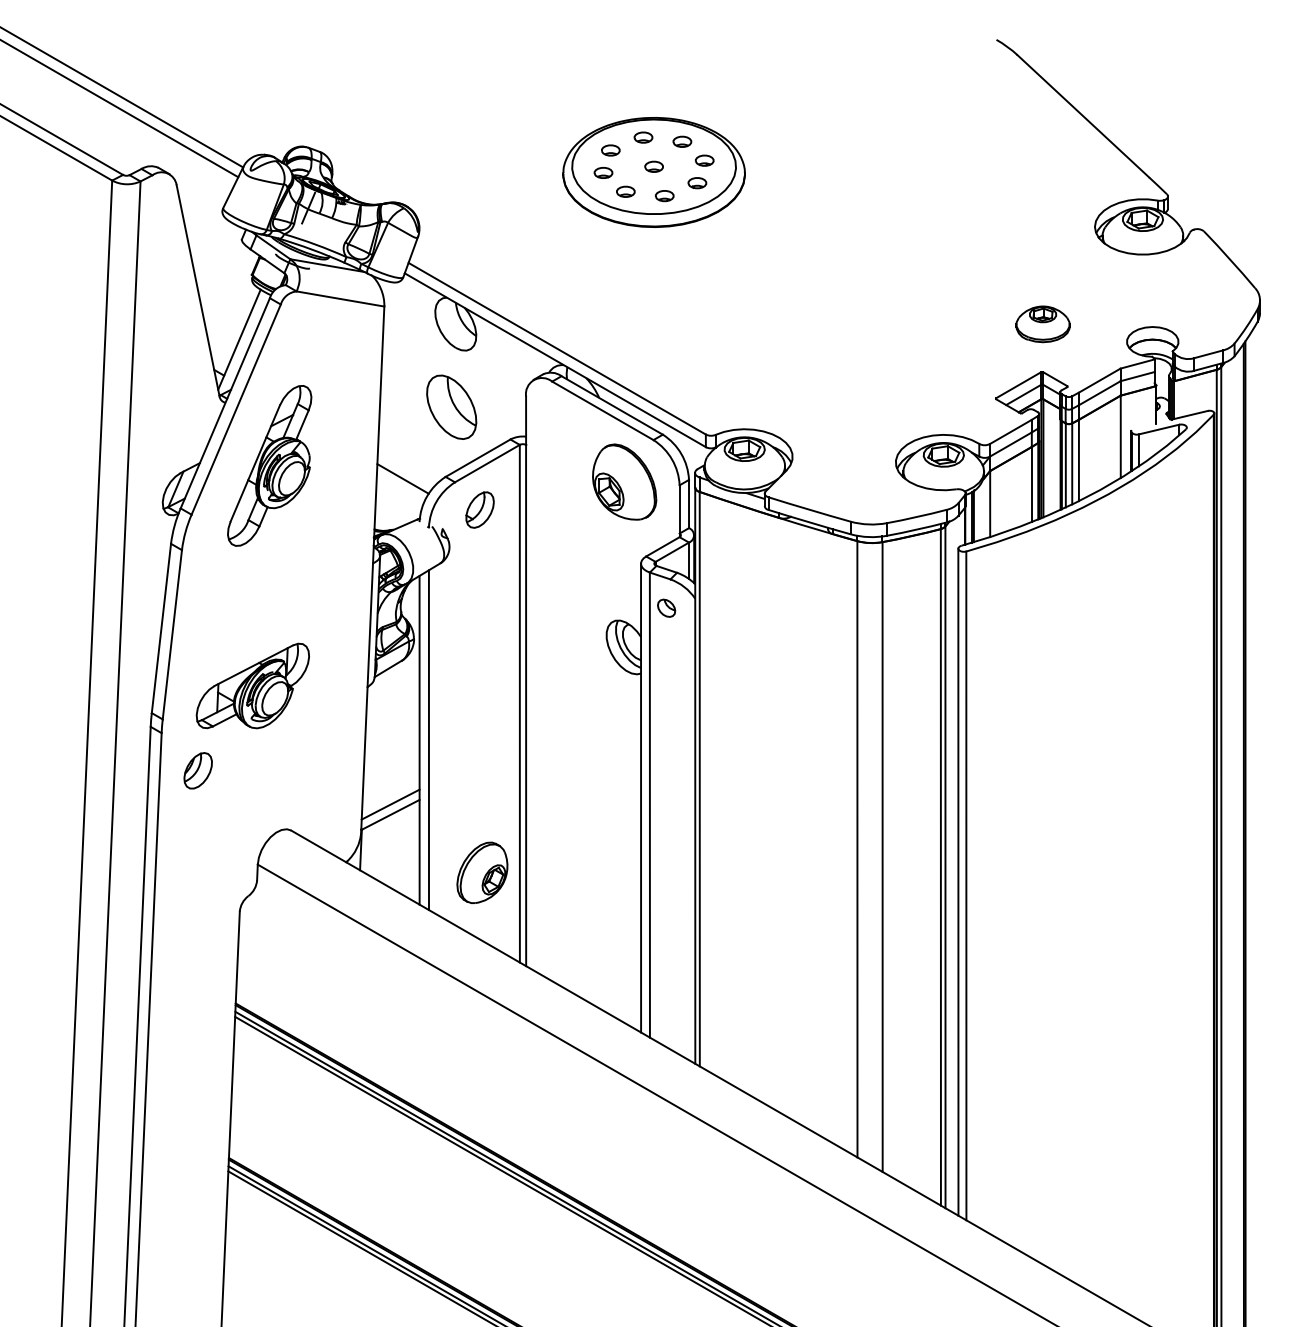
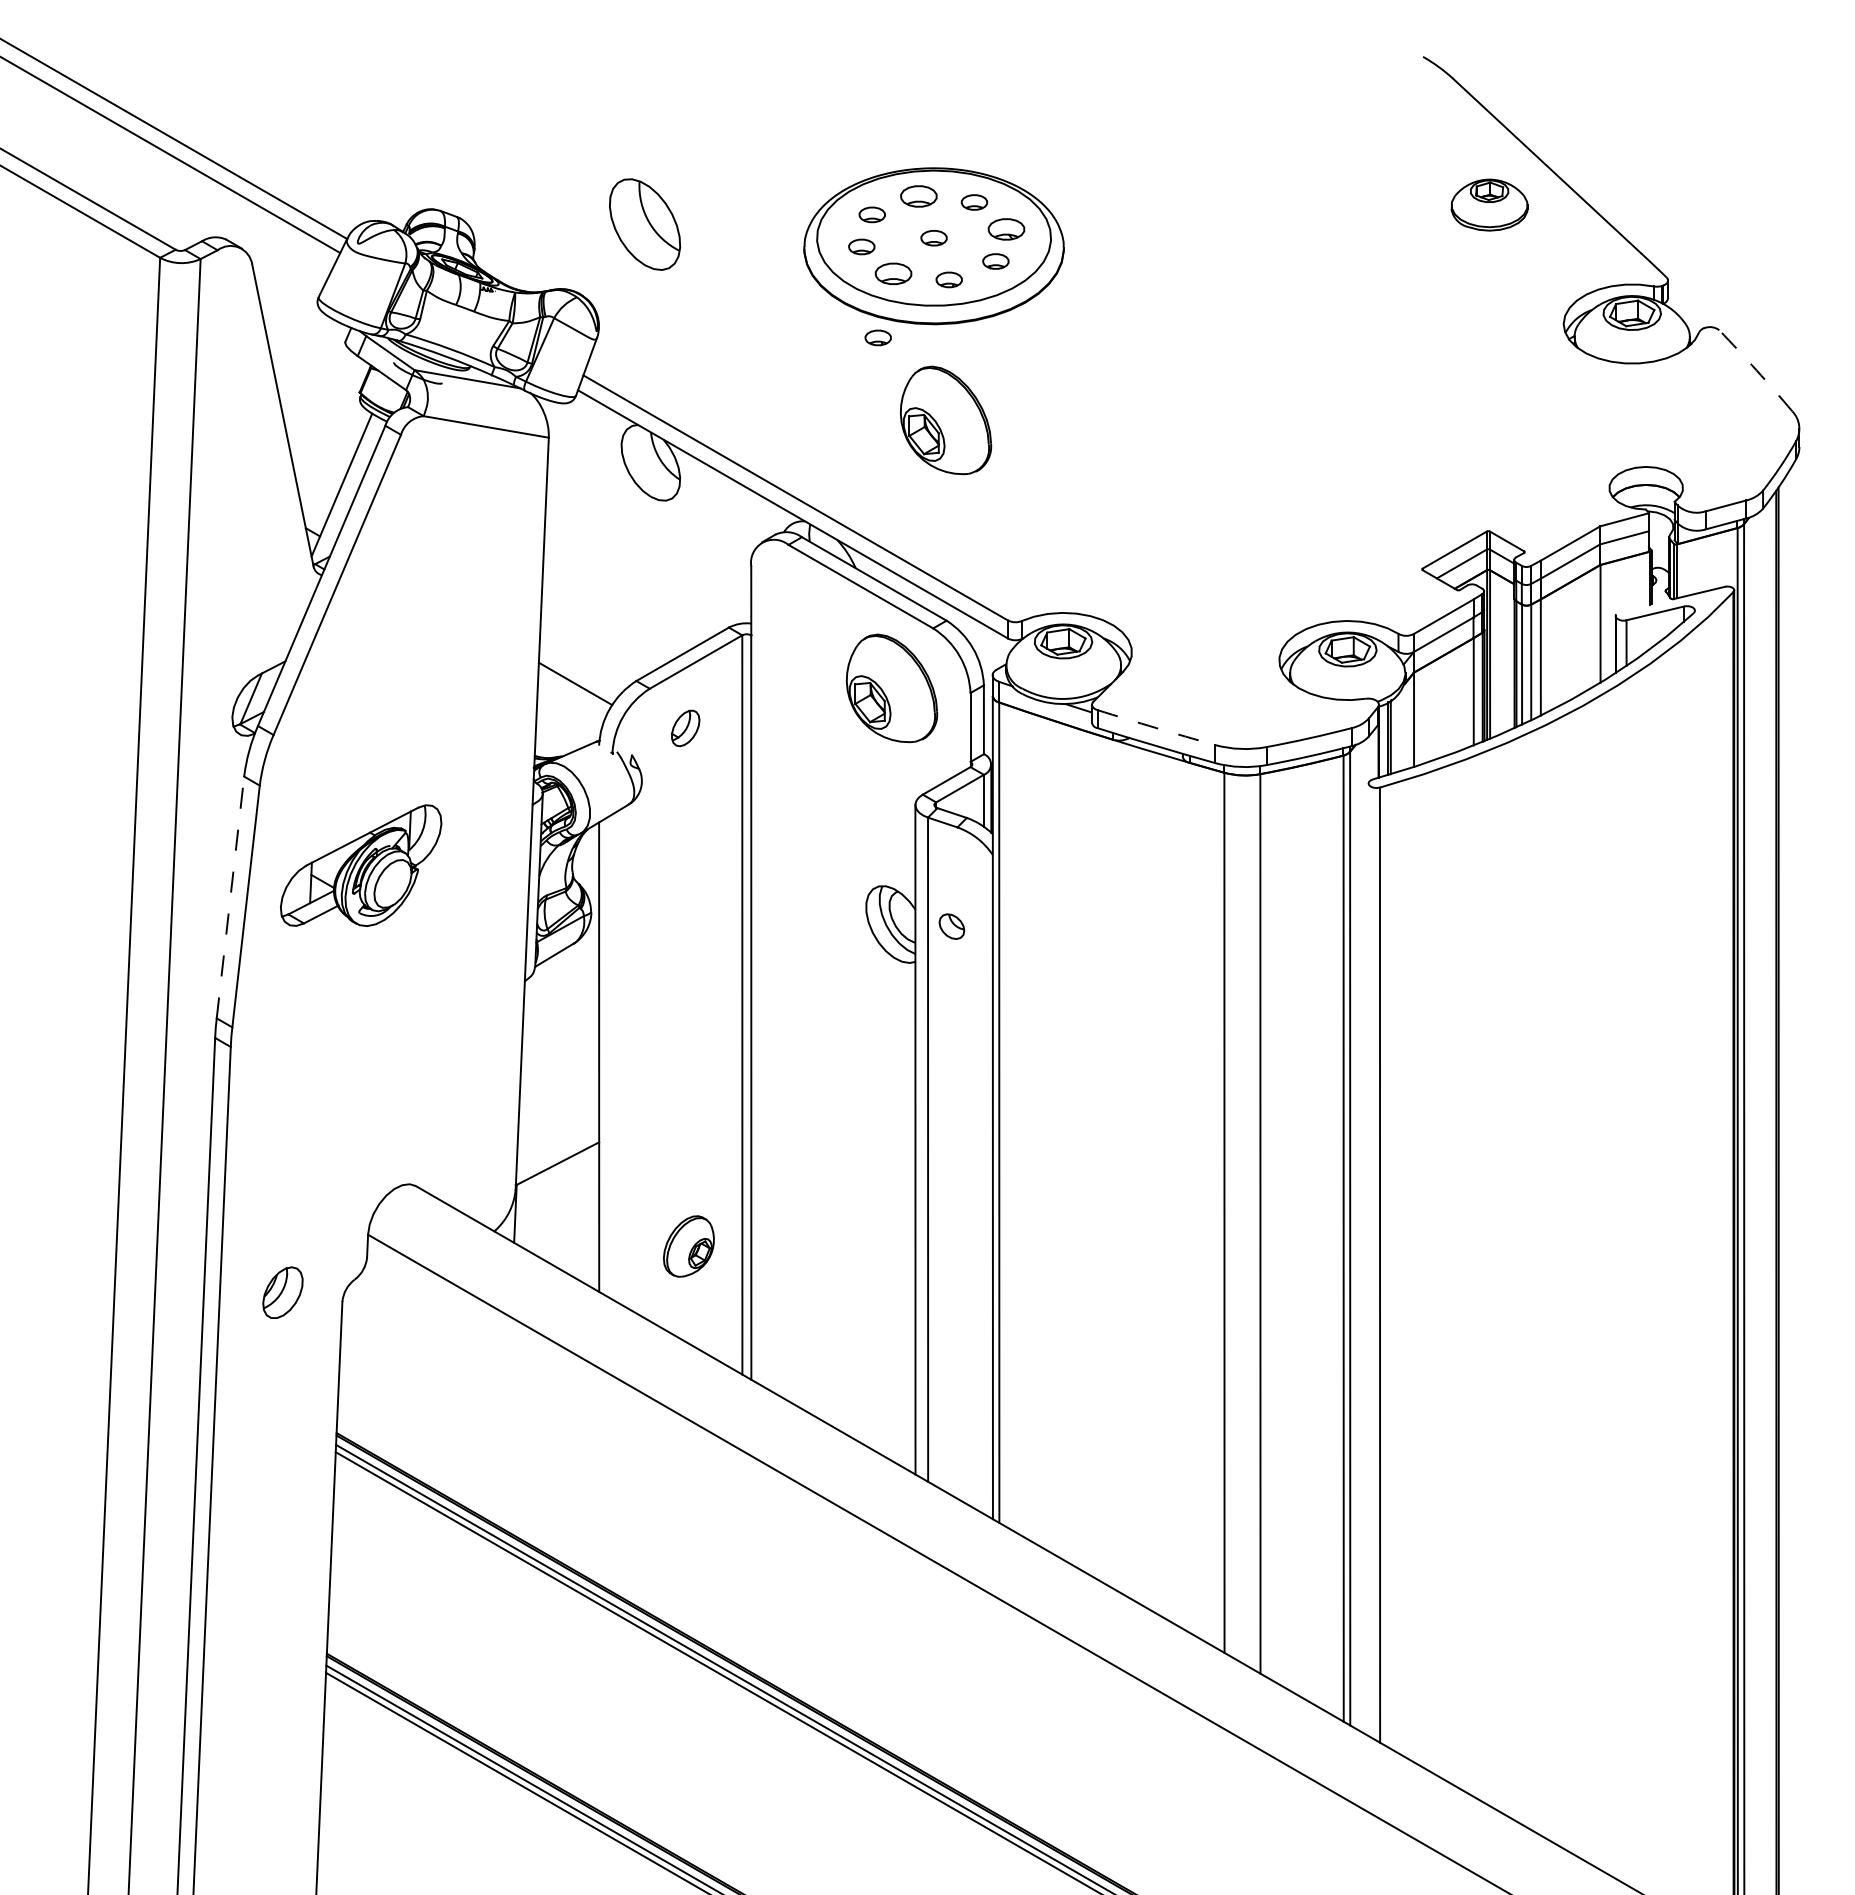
part: (643, 137) -> (918, 196), size x1.4
part: (704, 160) -> (1005, 229), size x1.4
part: (625, 191) -> (893, 273), size x1.4
line: (308, 208) -> (440, 297), removed
part: (614, 236) -> (877, 337), added
arc: (1229, 259) -> (1756, 370), solid -> dashed
part: (662, 294) -> (945, 420), added
part: (1043, 323) -> (1489, 204), moved
part: (452, 407) -> (645, 224), moved
part: (269, 466) -> (384, 665), removed
arc: (809, 509) -> (1156, 727), solid -> dashed
part: (480, 510) -> (685, 728), size x0.7
part: (666, 608) -> (951, 926), moved
line: (161, 628) -> (230, 897), solid -> dashed
part: (253, 685) -> (361, 865), moved
line: (428, 739) -> (612, 1056), removed
part: (197, 770) -> (282, 1292), moved
line: (390, 804) -> (557, 1148), removed
part: (482, 872) -> (688, 1246), size x0.7
line: (958, 881) -> (1368, 1259), removed

